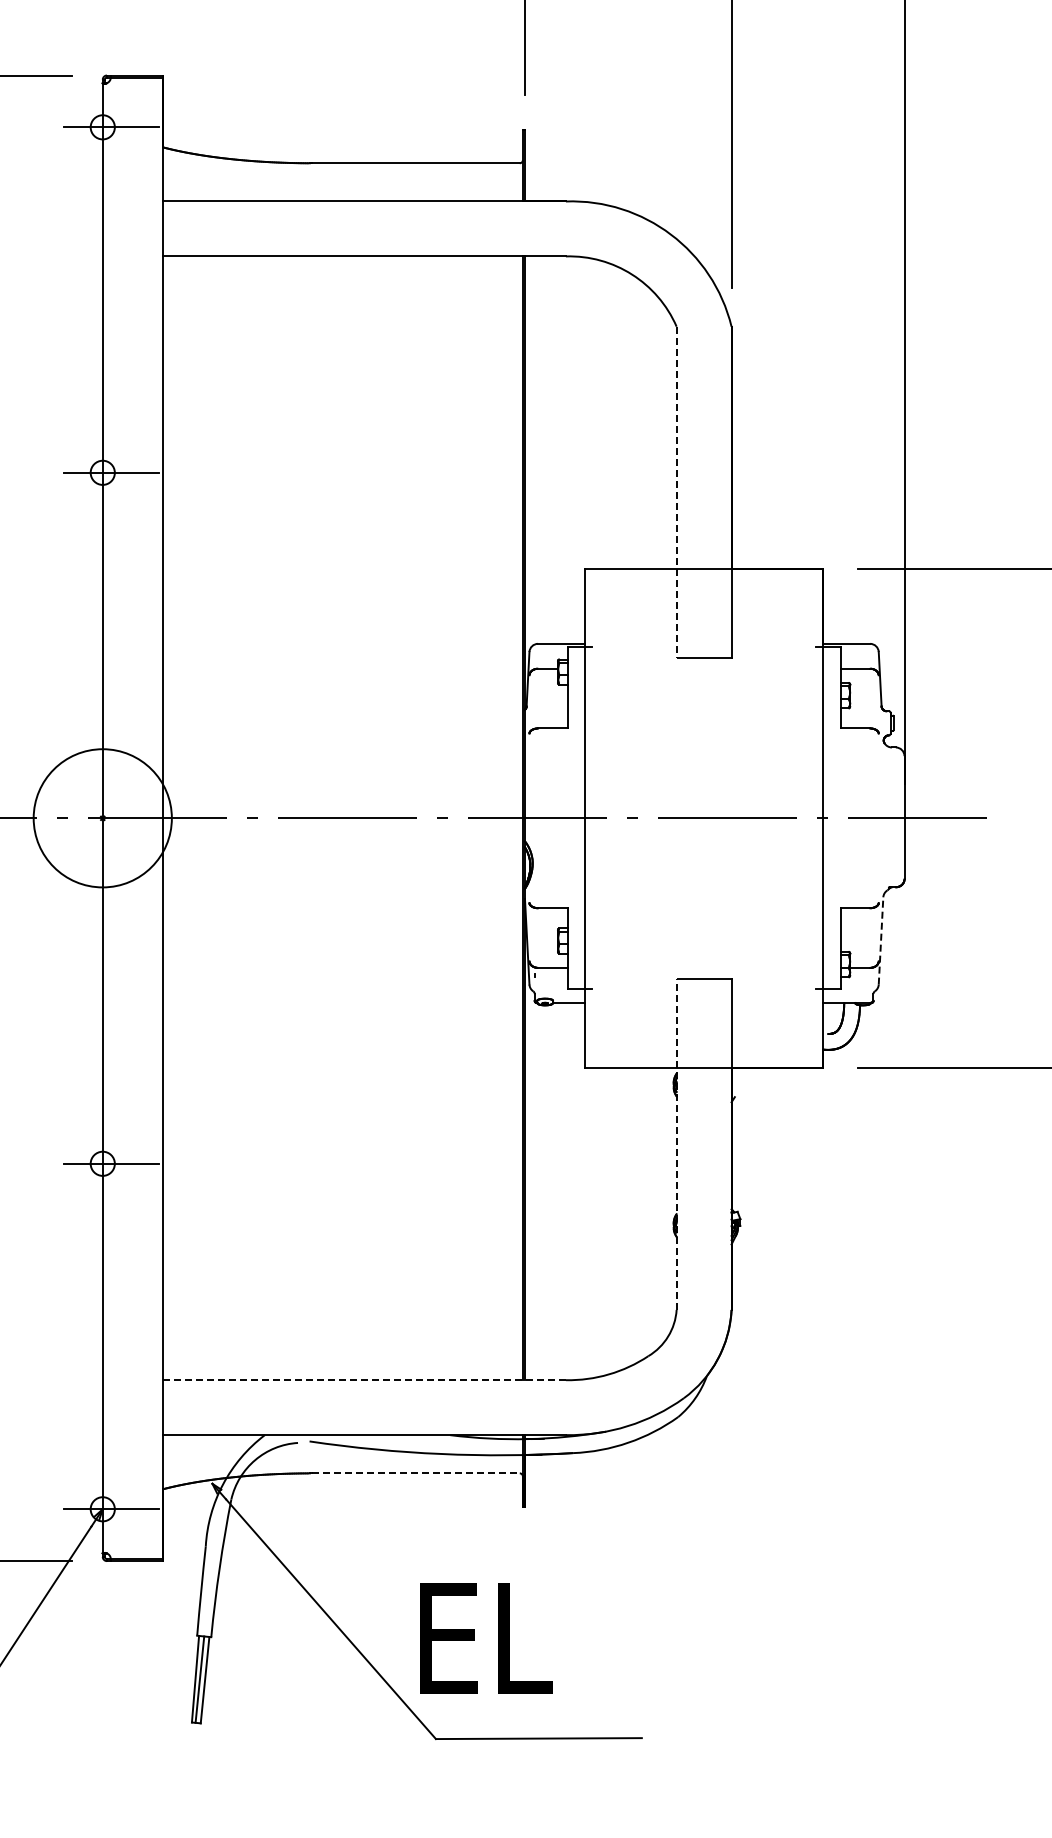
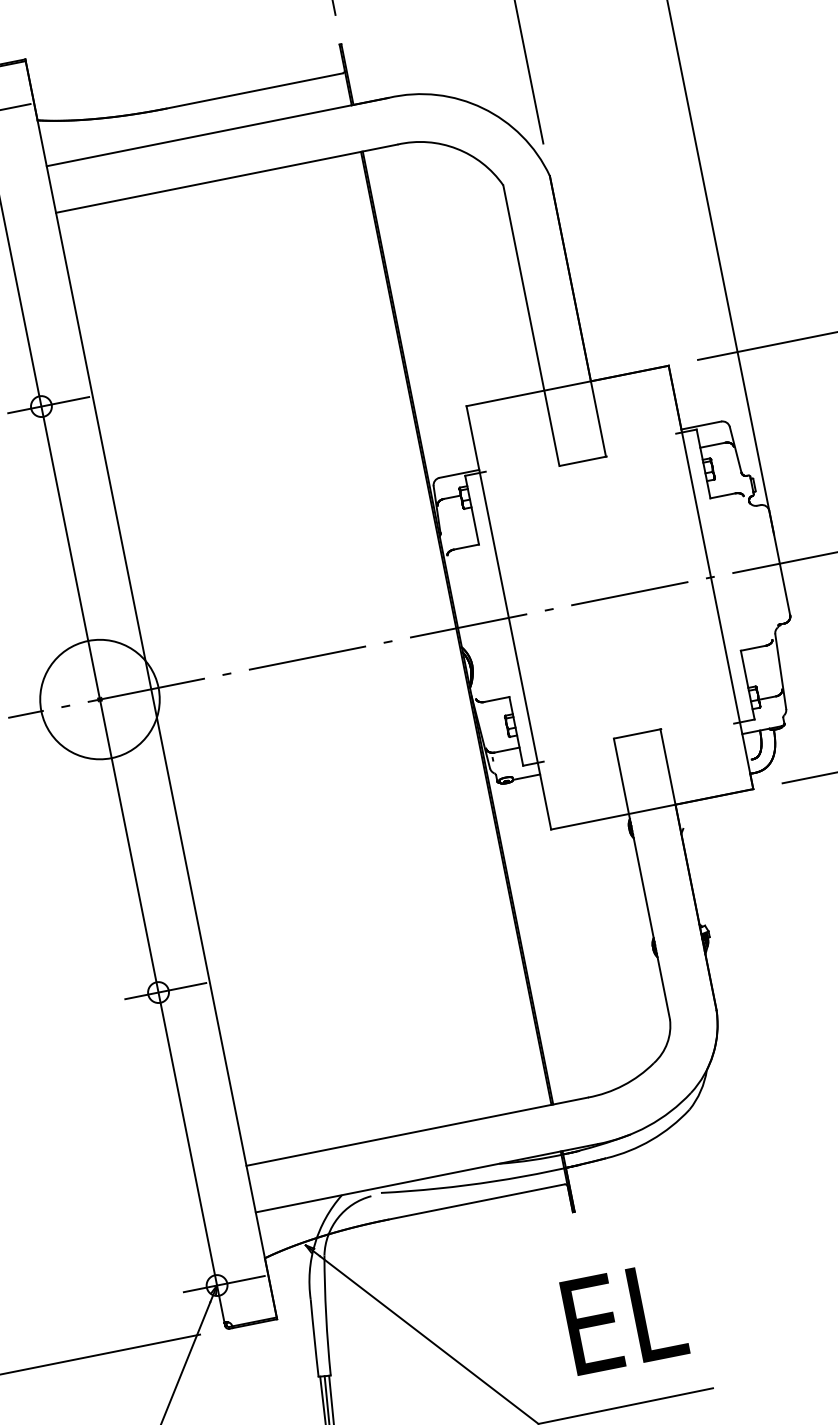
line: (676, 492) -> (531, 326), dashed -> solid
line: (881, 940) -> (781, 671), dashed -> solid
line: (676, 1144) -> (641, 878), dashed -> solid
line: (365, 1380) -> (418, 1131), dashed -> solid
line: (415, 1473) -> (476, 1202), dashed -> solid
text: (486, 1638) -> (624, 1318), moved

